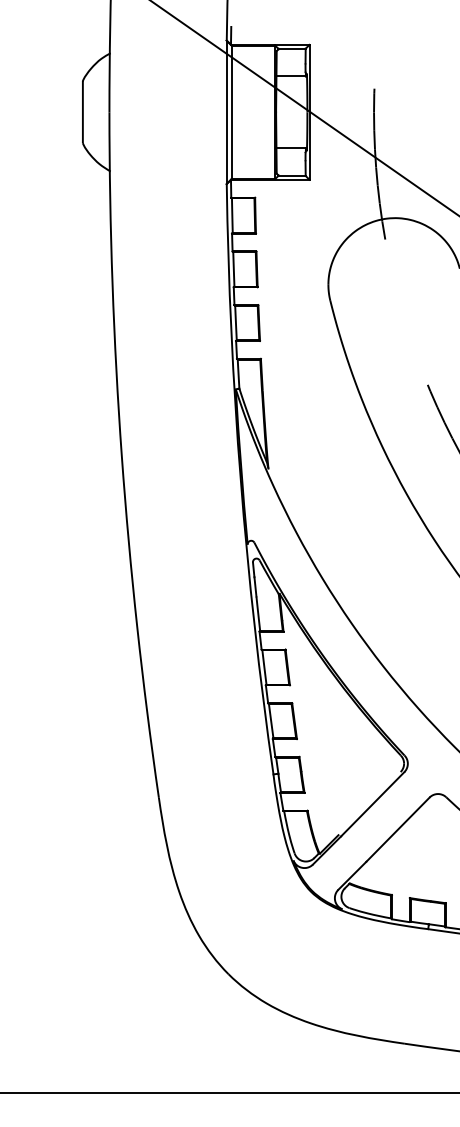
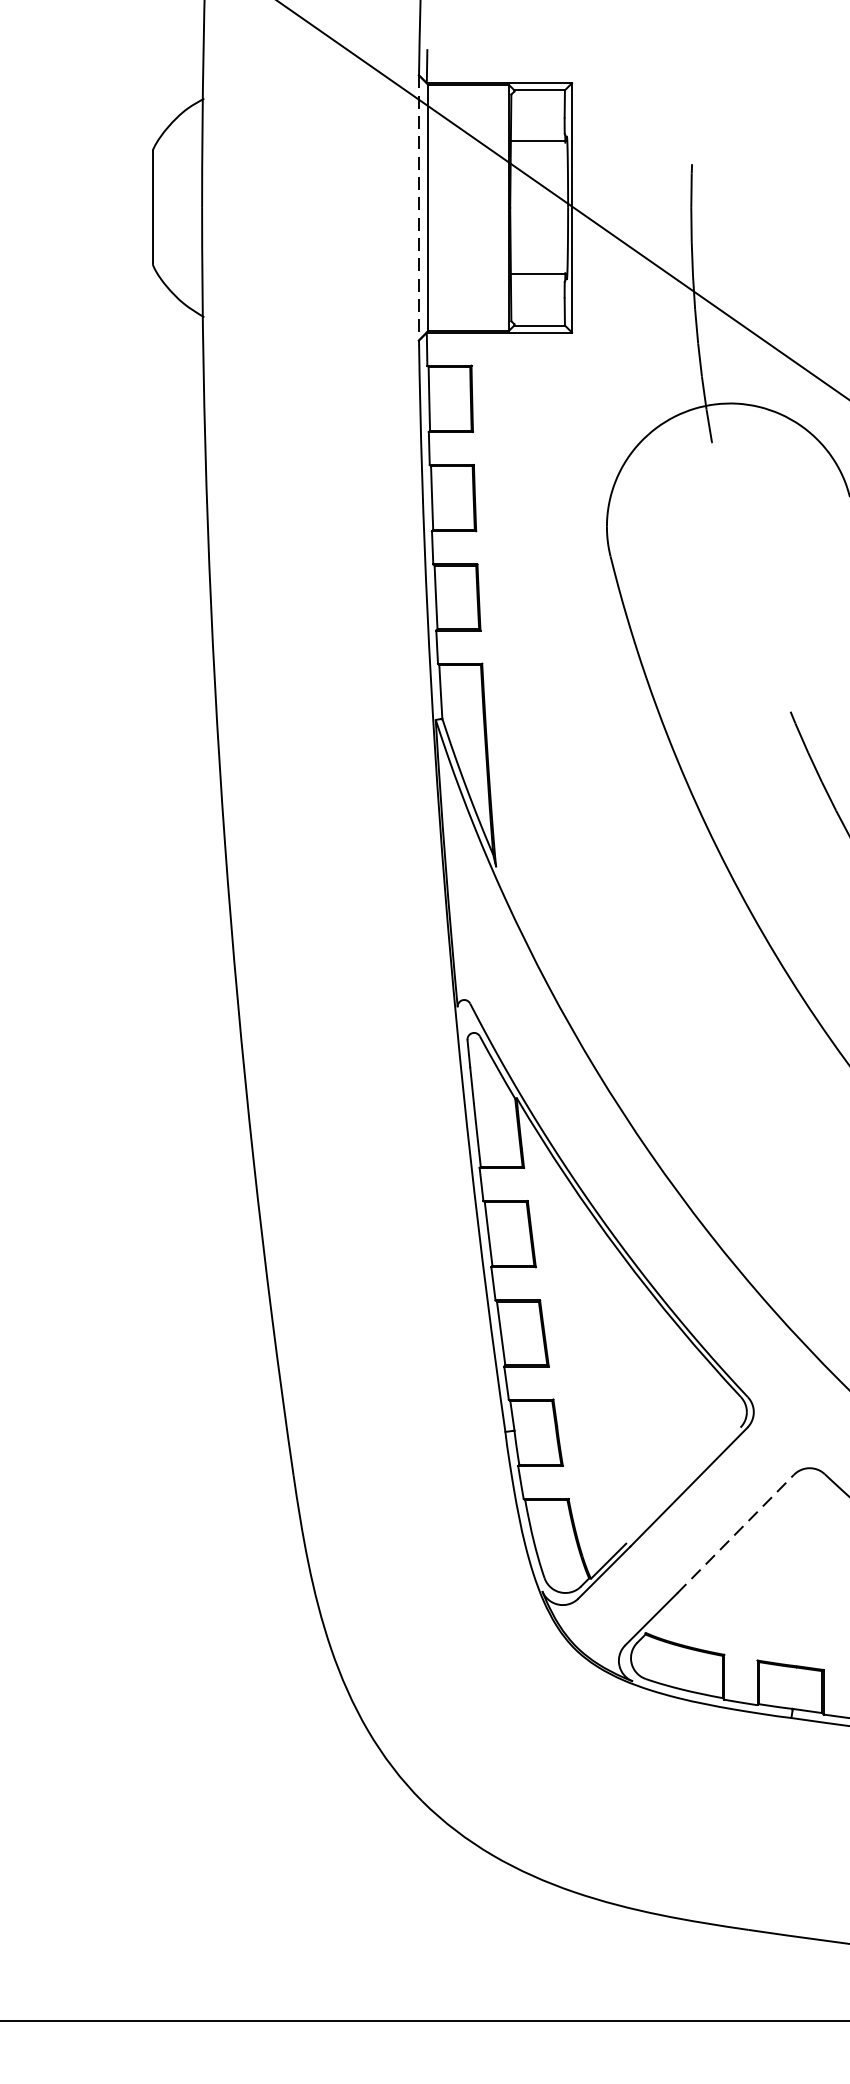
line: (226, 112) -> (418, 208), solid -> dashed
line: (398, 829) -> (736, 1533), solid -> dashed

